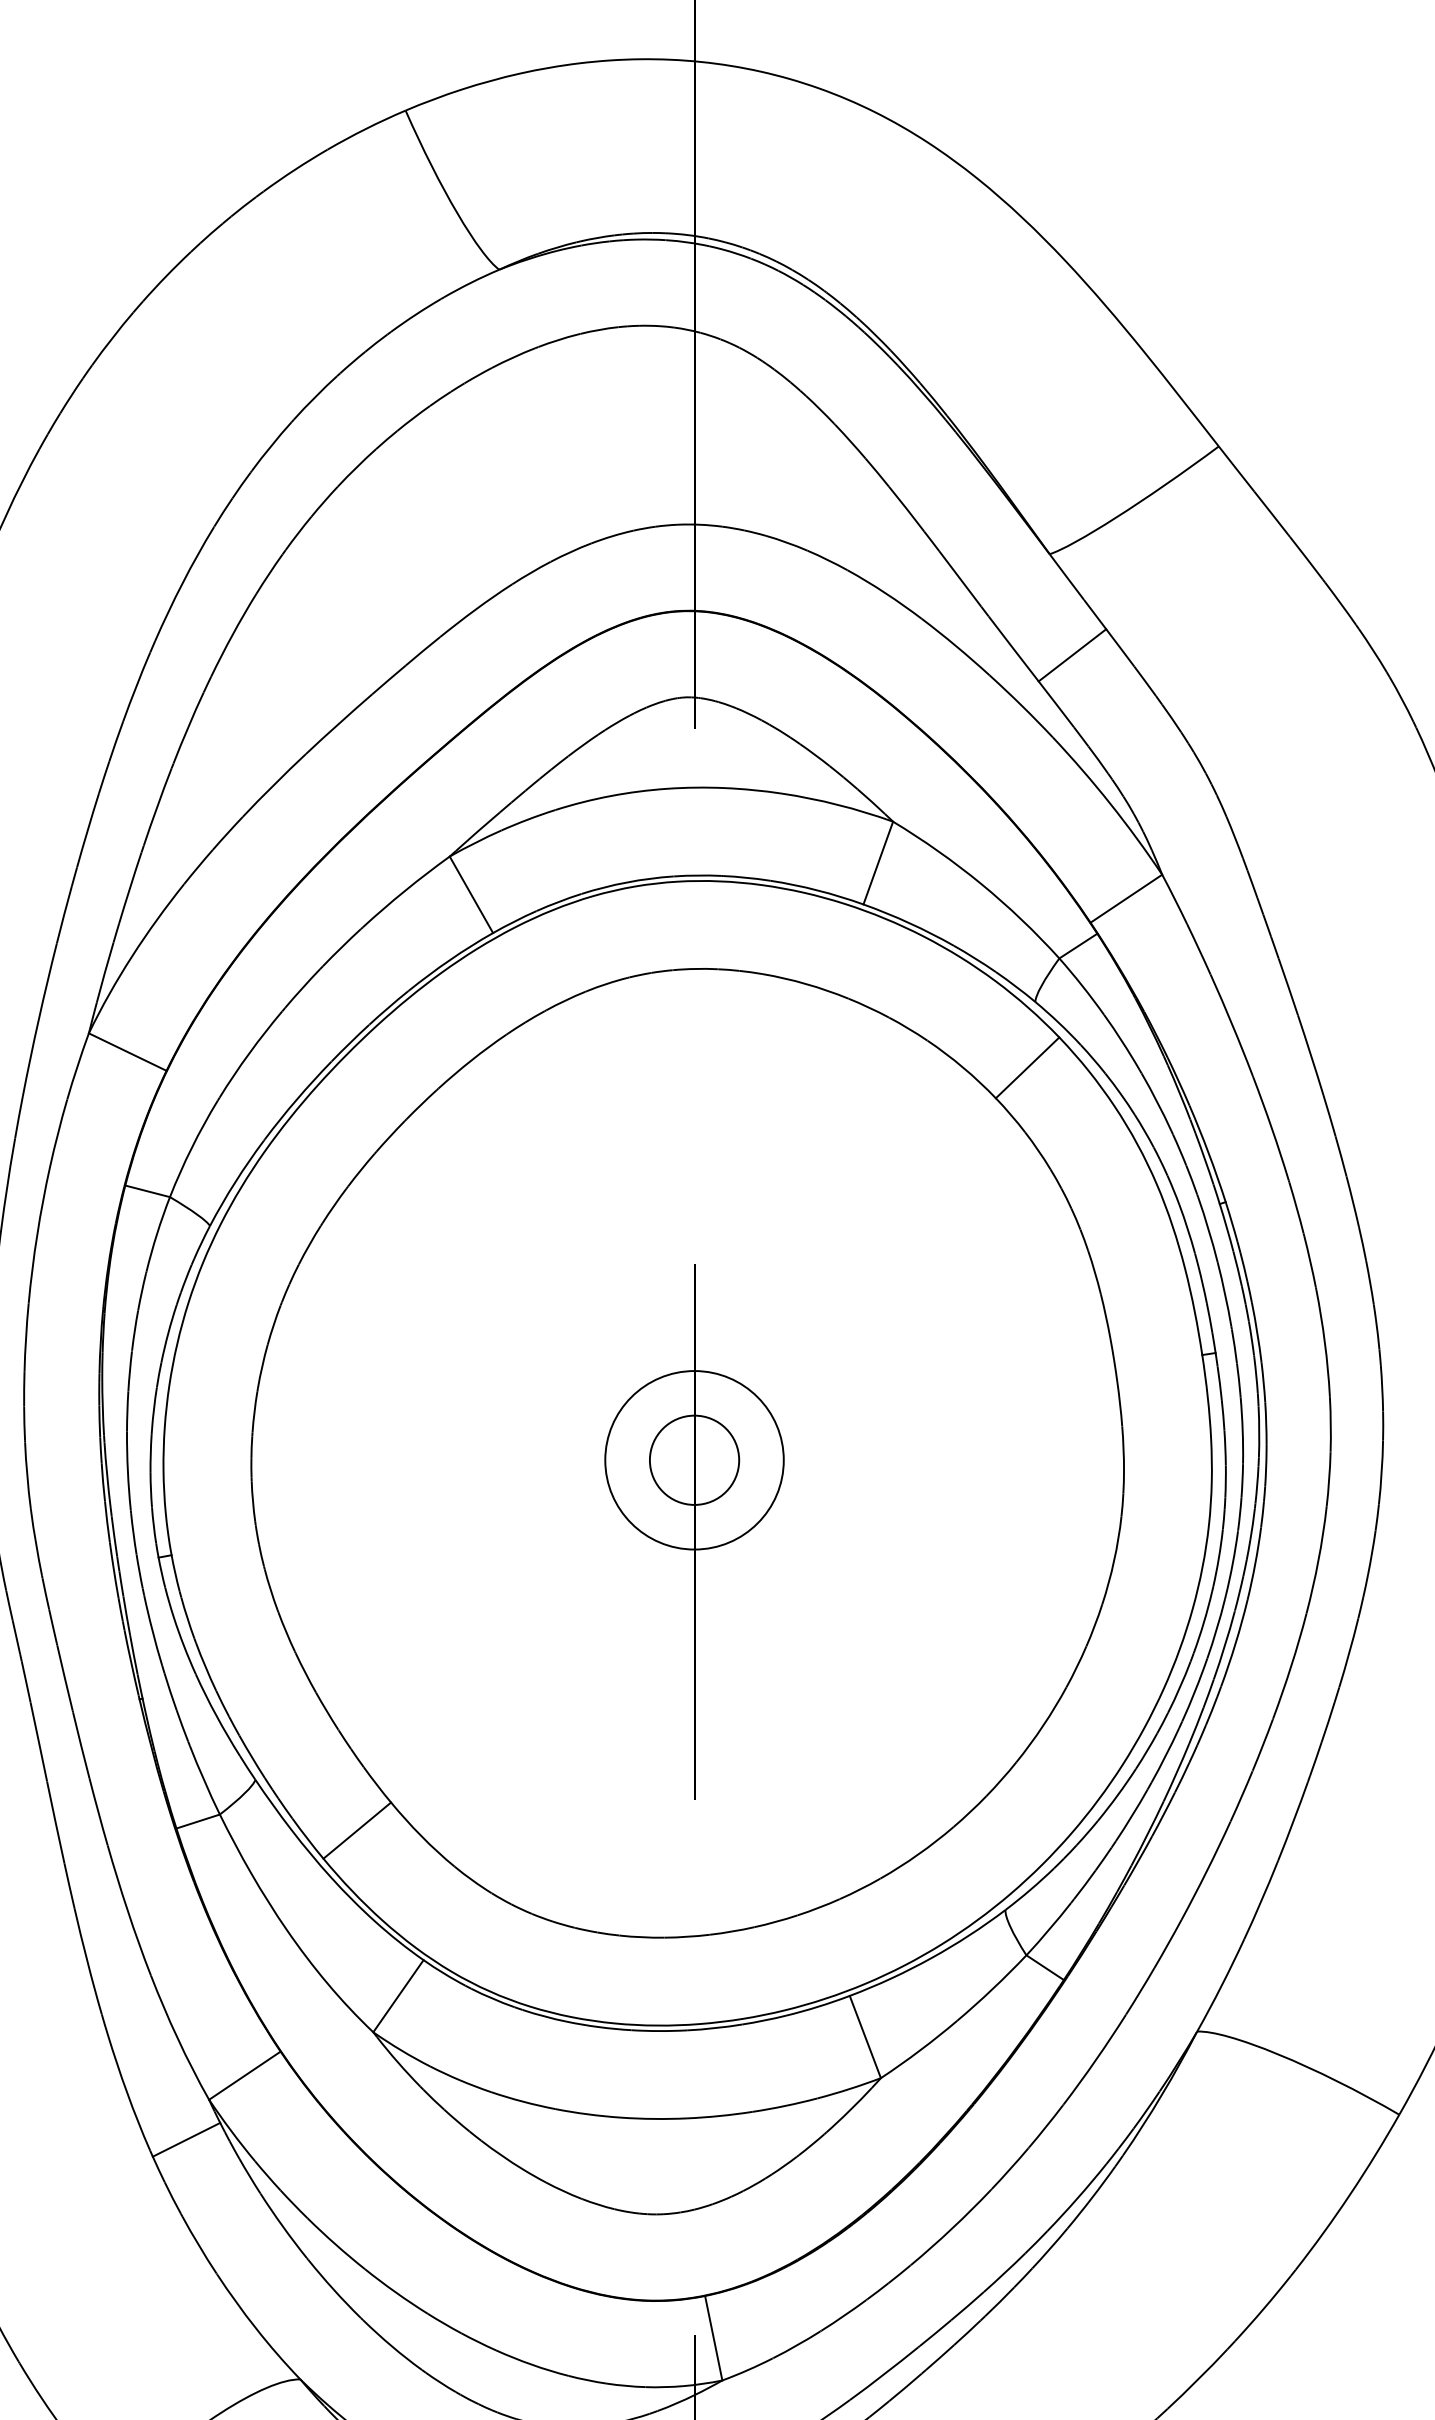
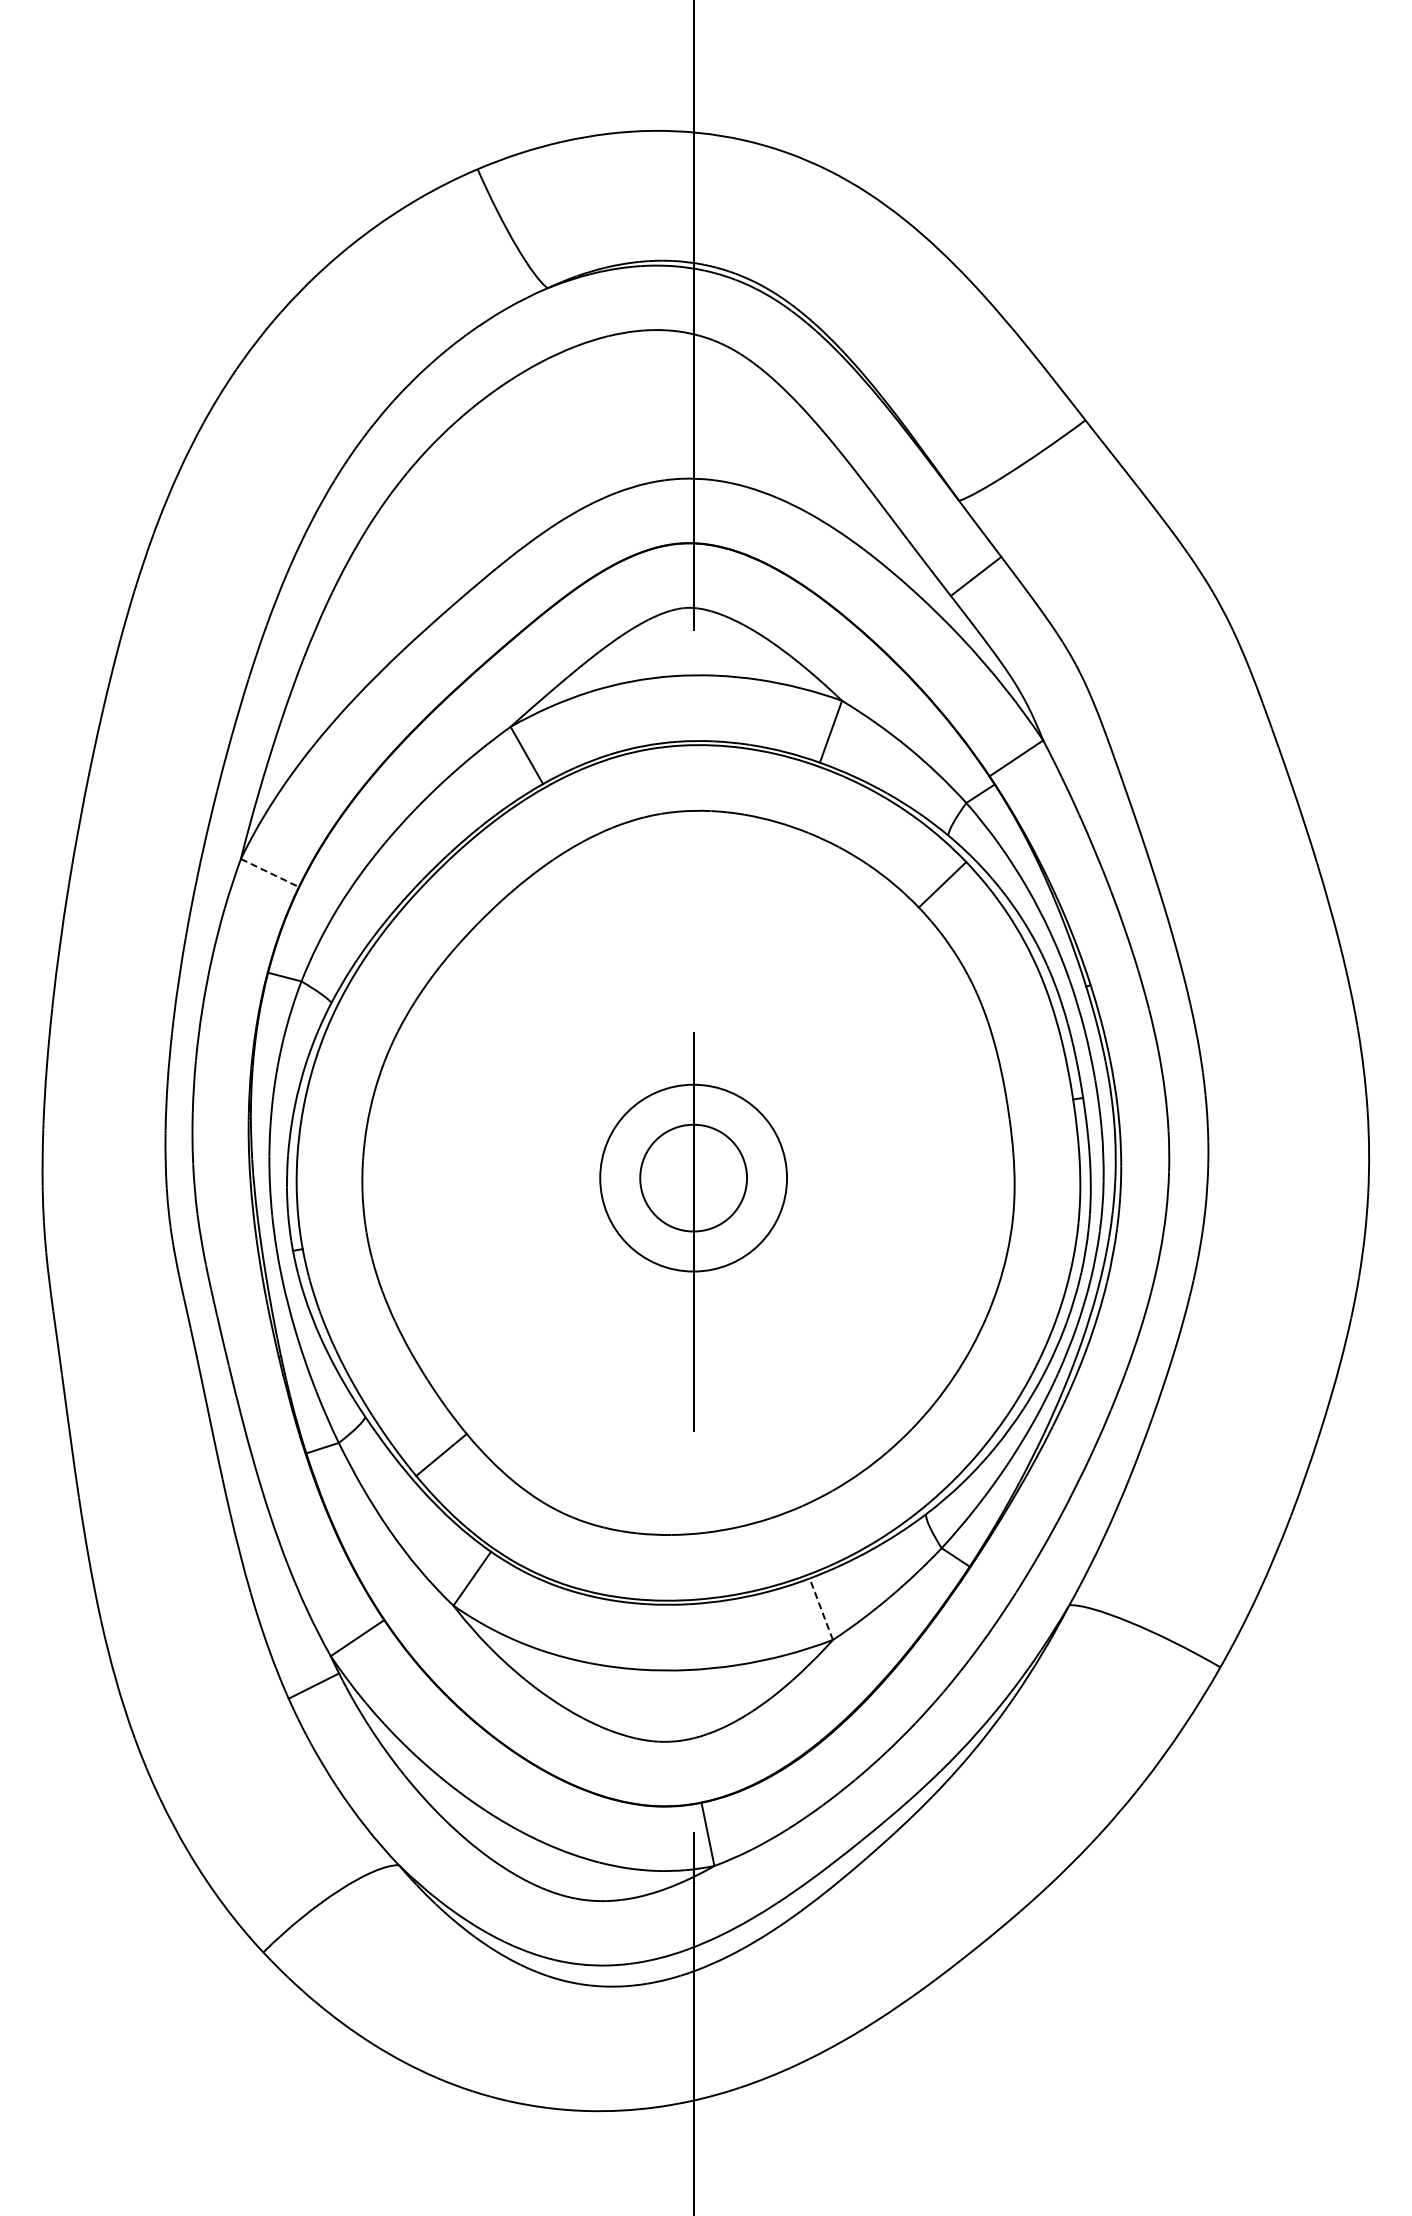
line: (128, 1052) -> (270, 873), solid -> dashed
circle: (694, 1459) -> (693, 1177), size x1.4
circle: (694, 1459) -> (693, 1177), size x1.6
line: (865, 2037) -> (821, 1609), solid -> dashed

